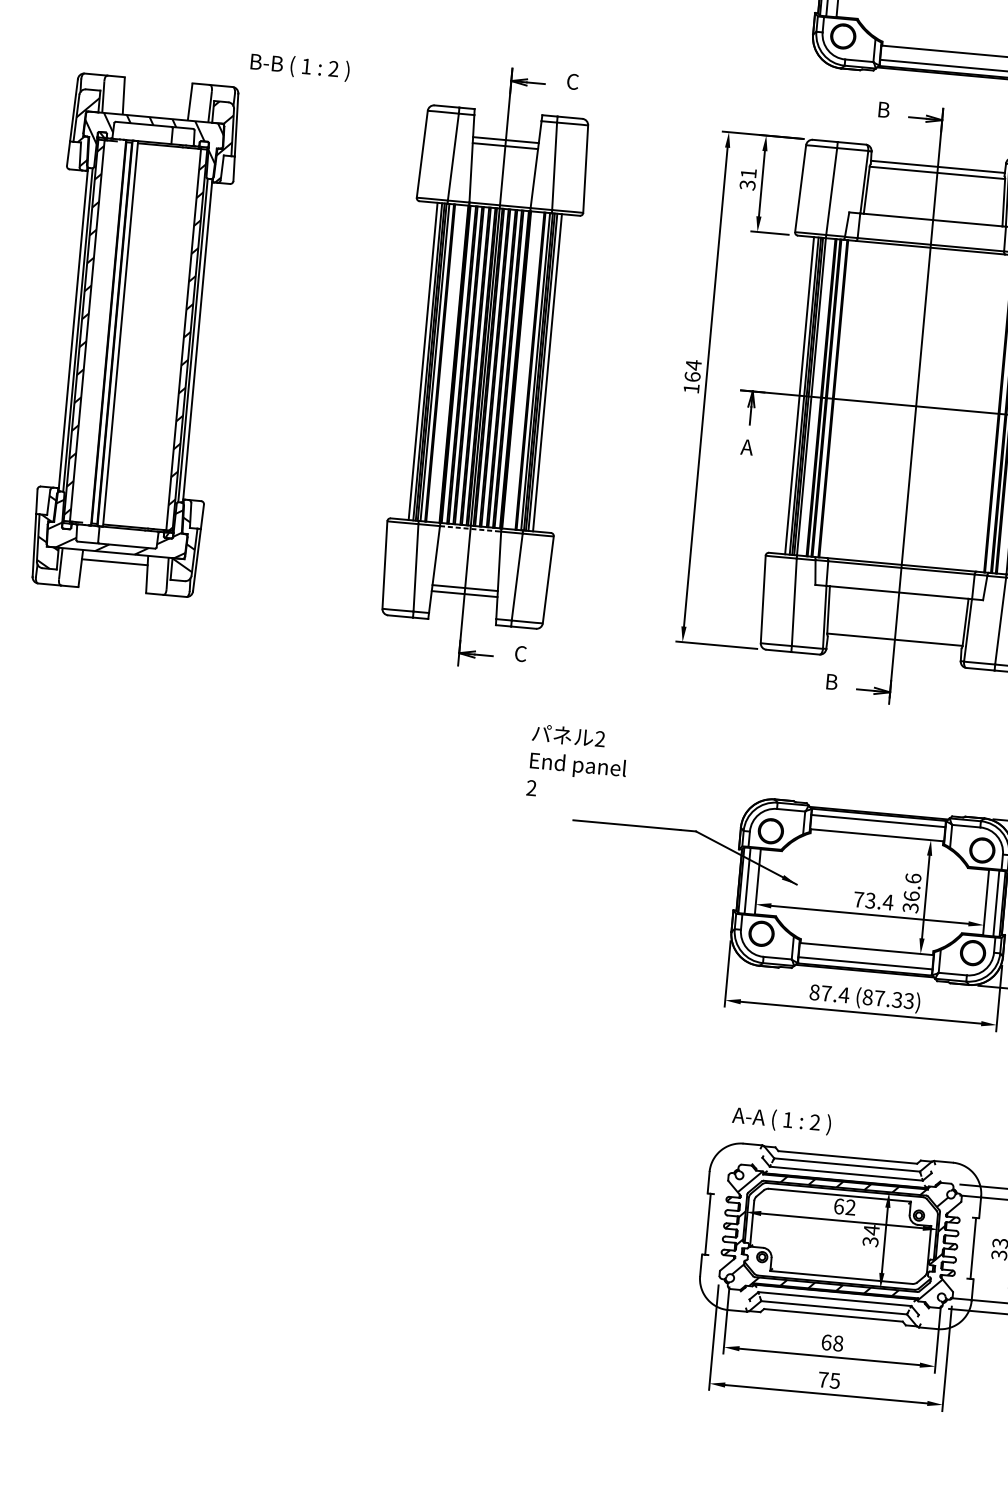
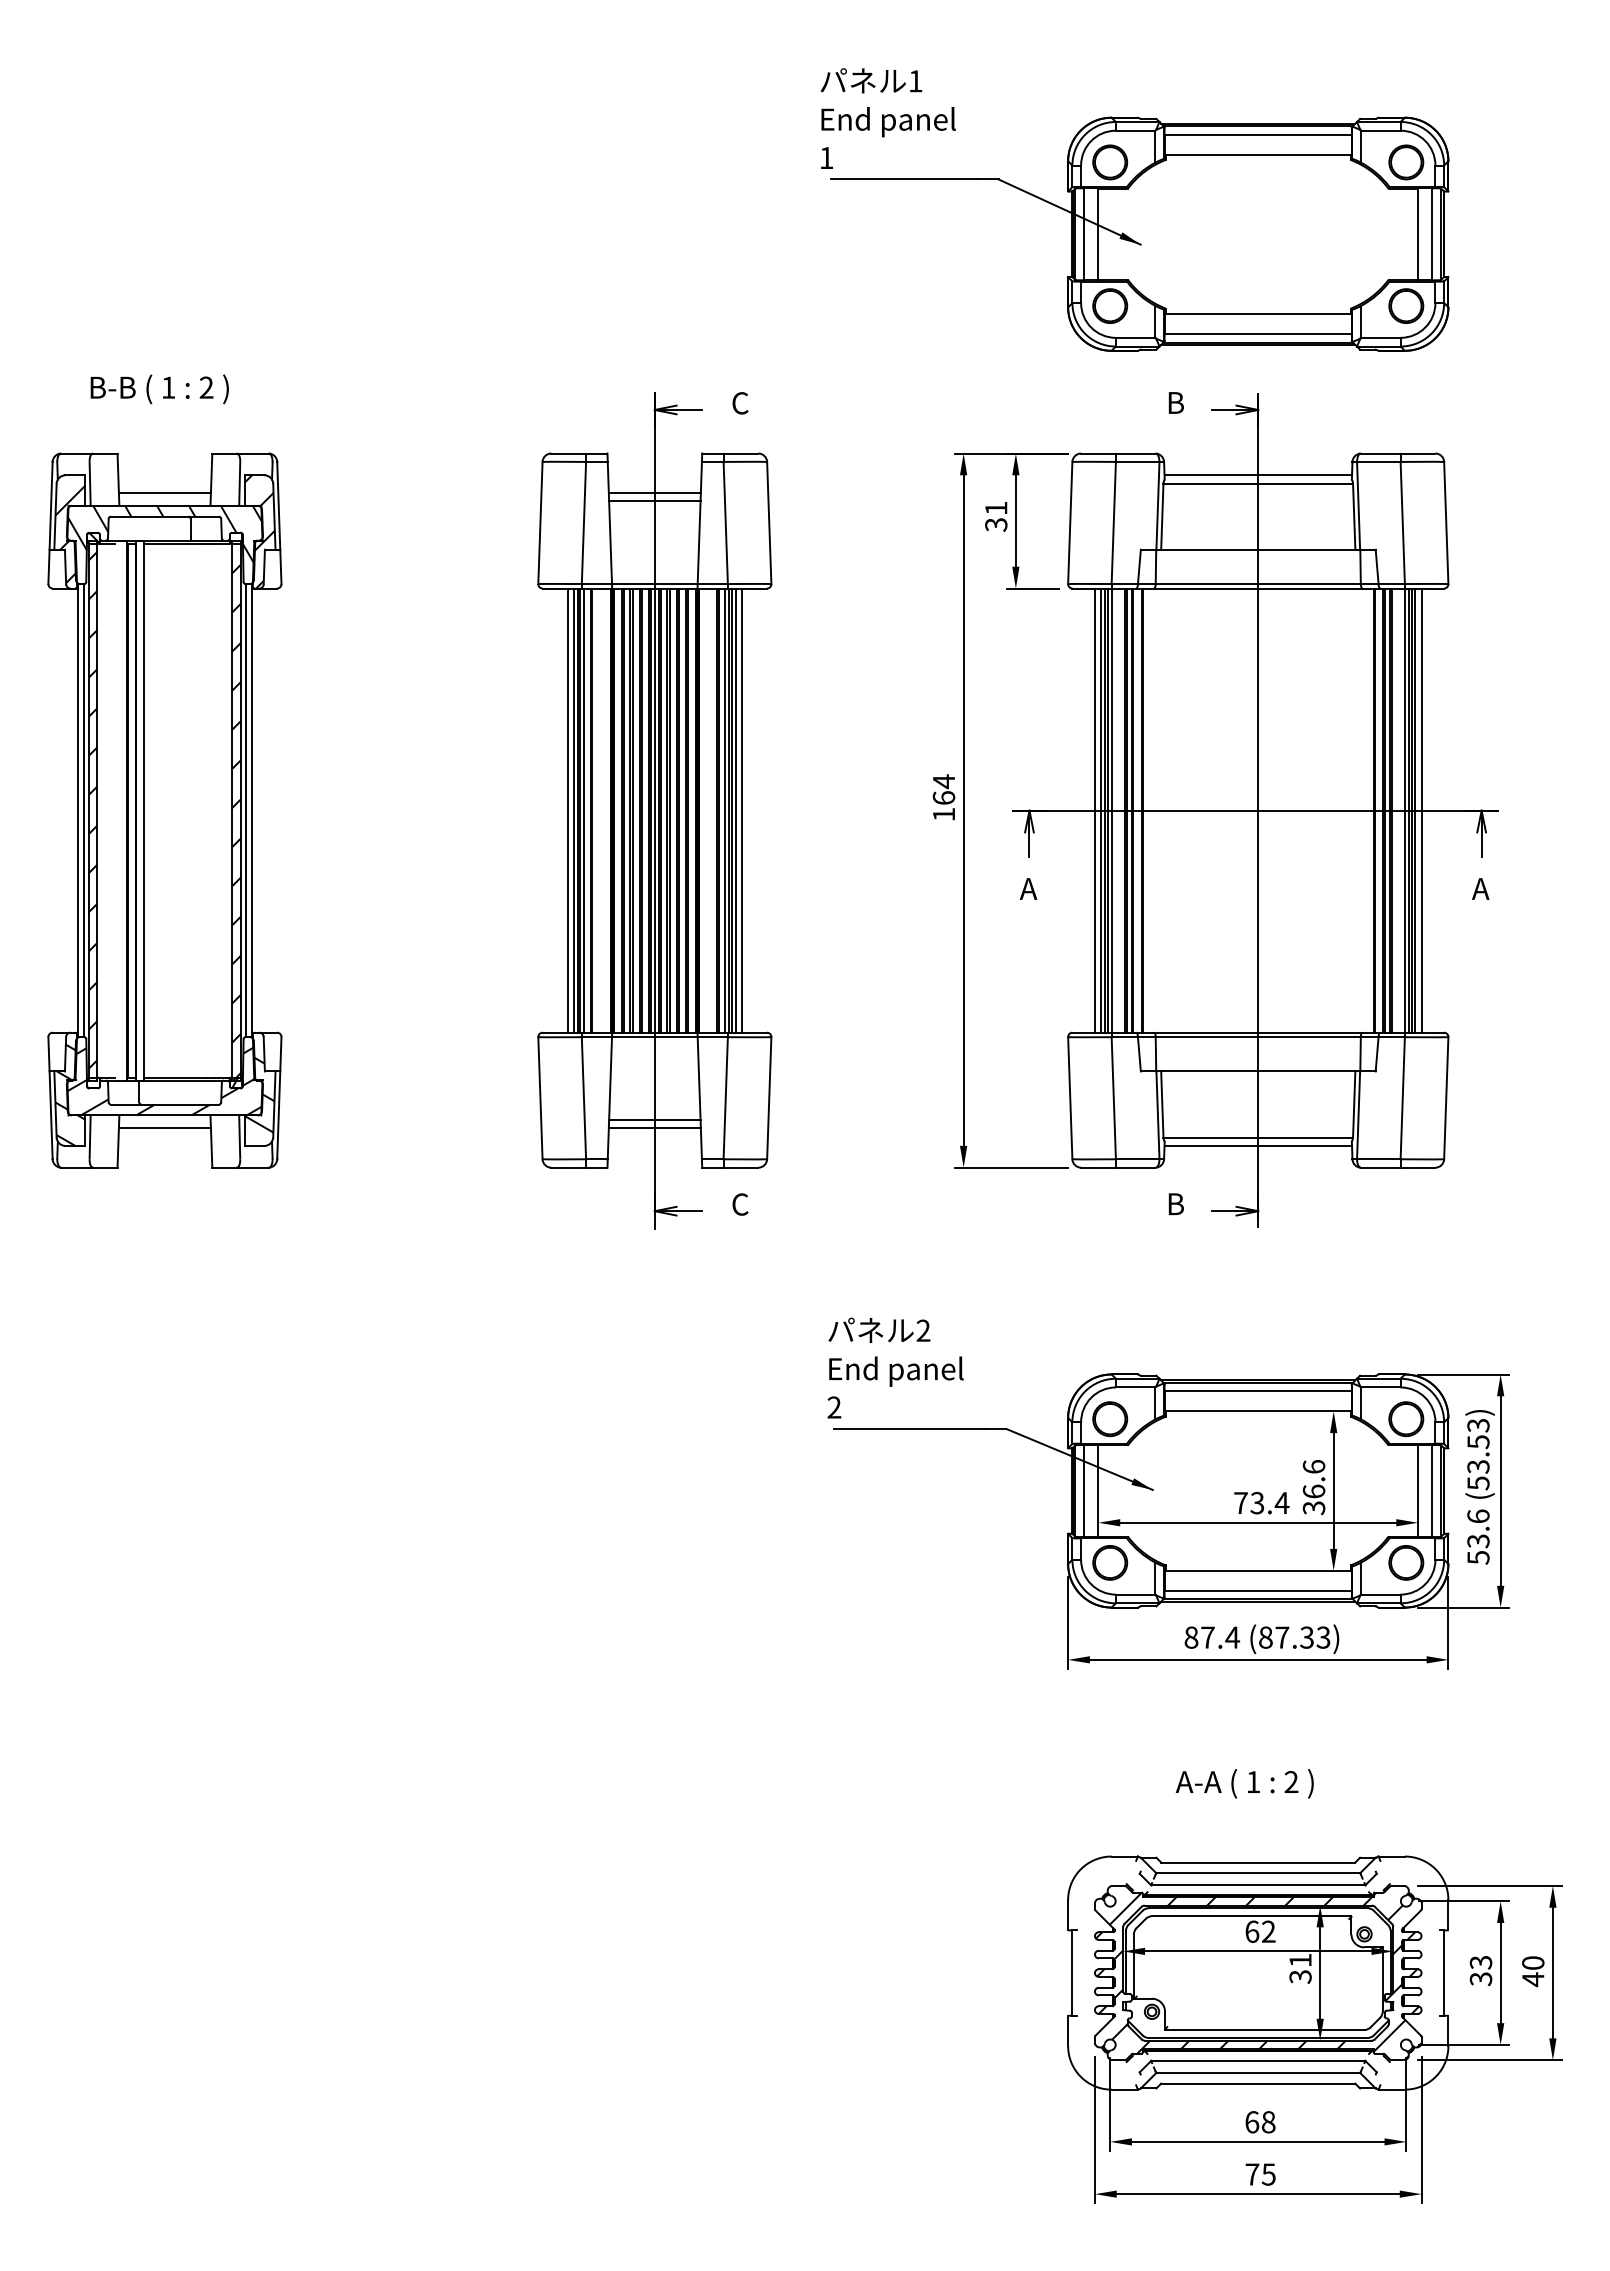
text: (299, 67) -> (159, 389), moved
line: (155, 108) -> (164, 492), added
line: (470, 529) -> (654, 1037), dashed -> solid
line: (894, 645) -> (1258, 1145), added
text: (577, 763) -> (895, 1367), moved
text: (781, 1120) -> (1244, 1783), moved
text: (871, 1230) -> (1300, 1960), 34 -> 31

